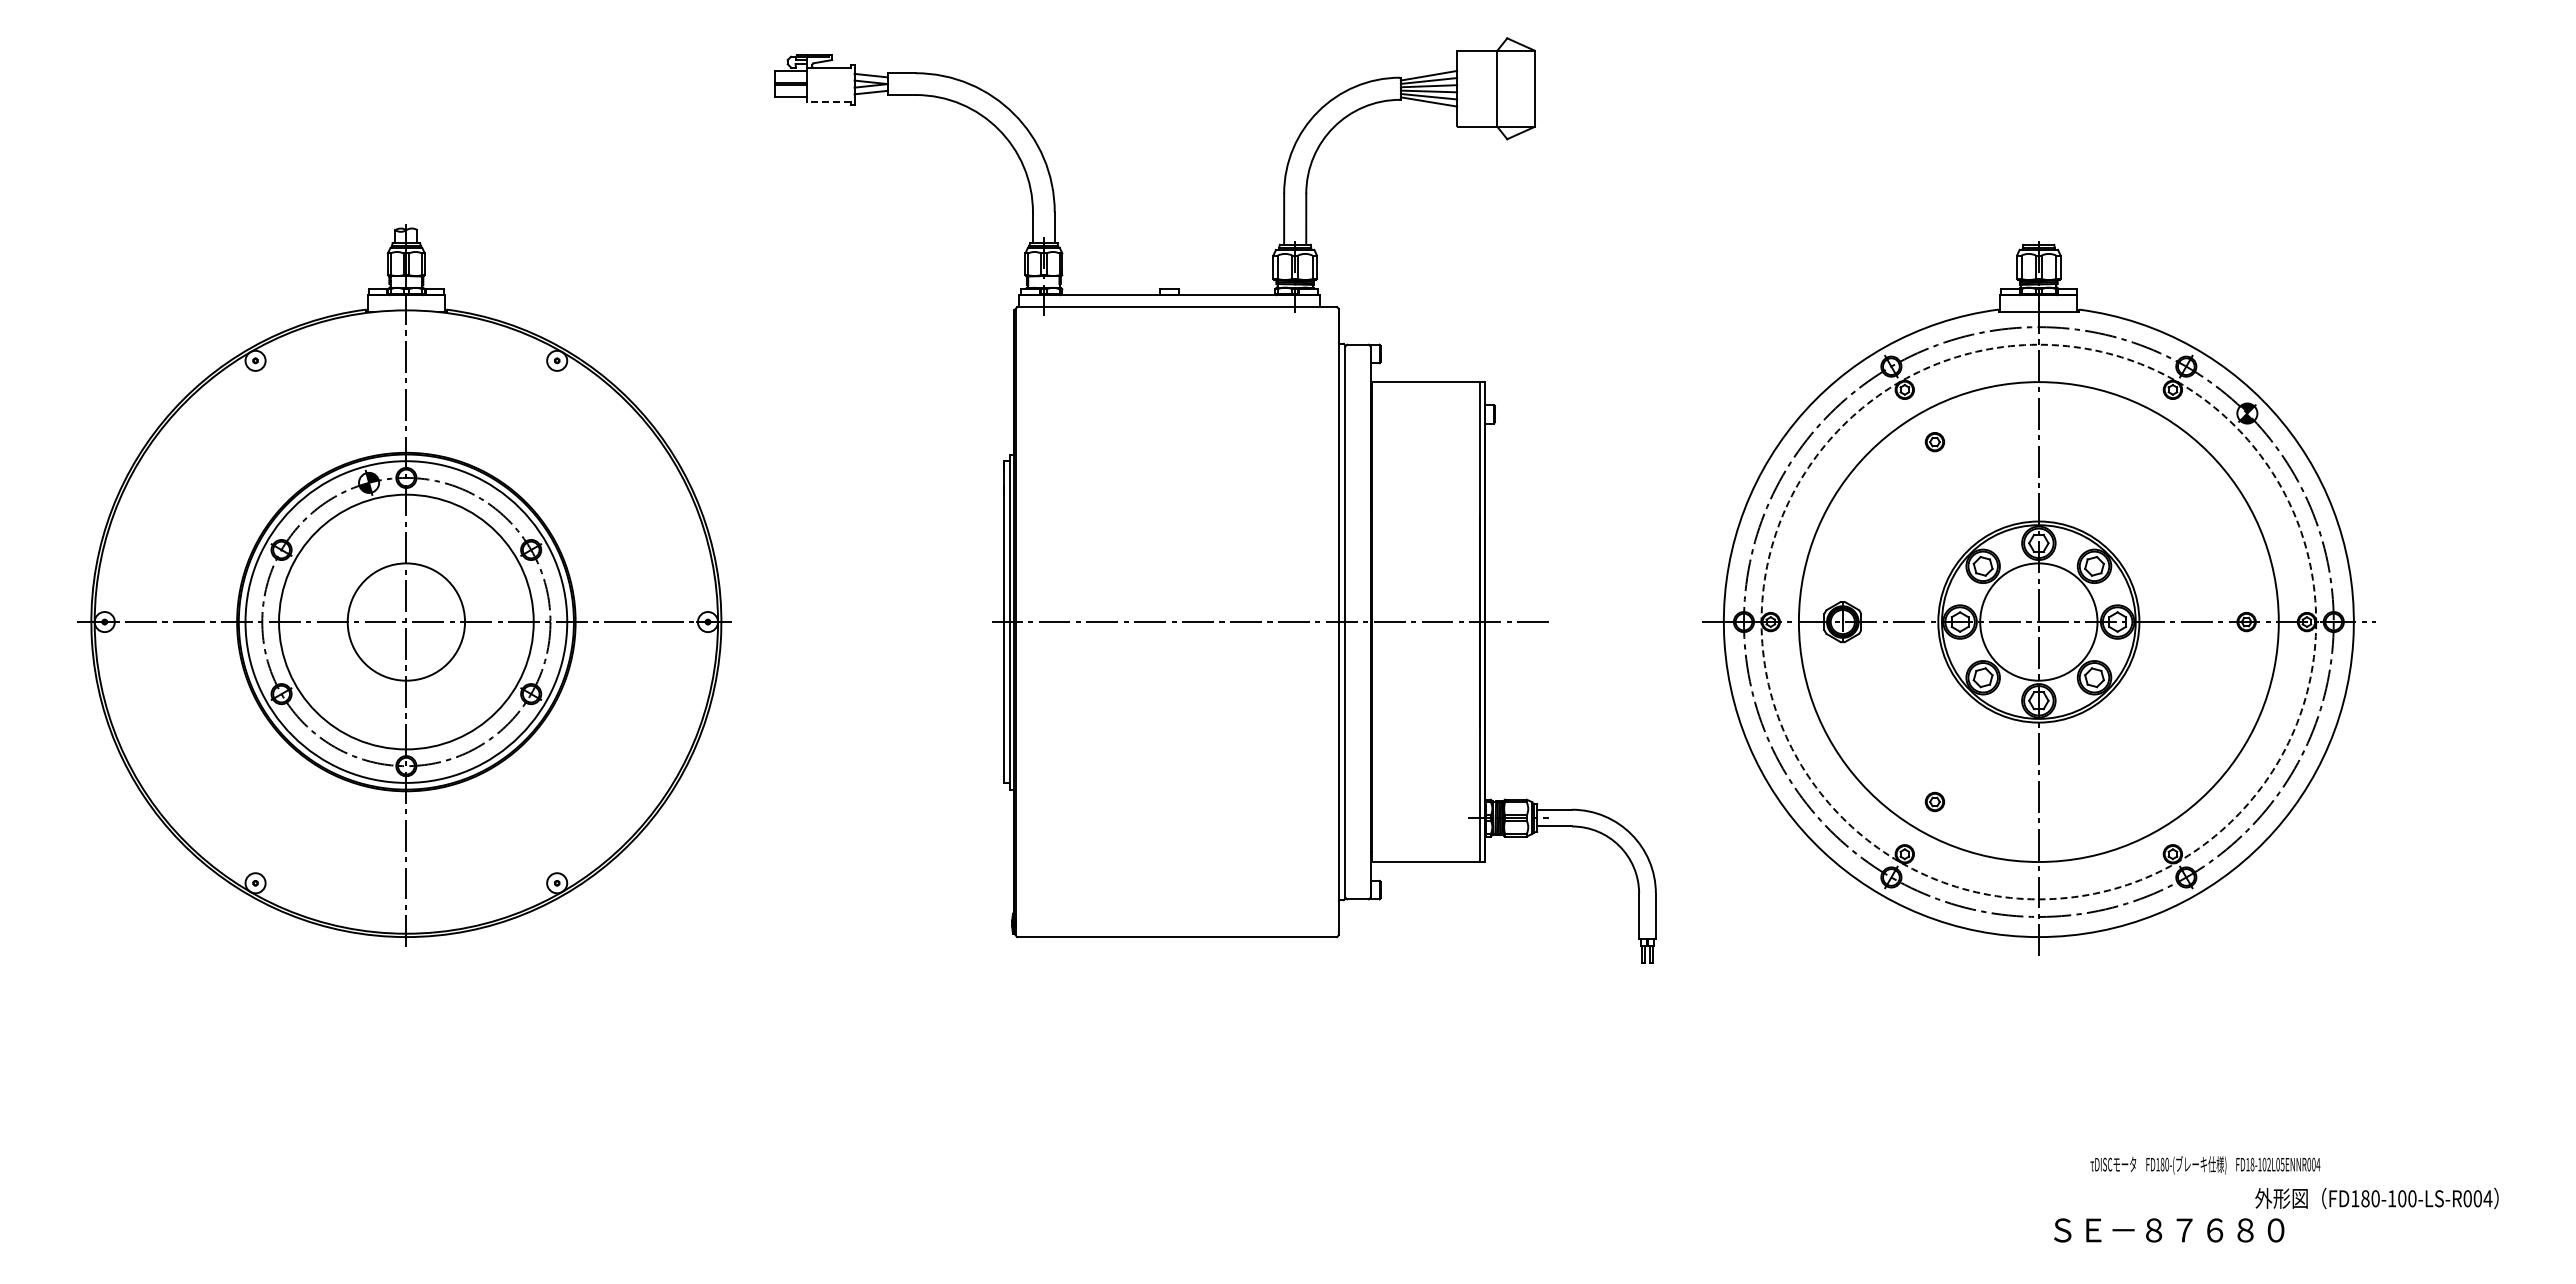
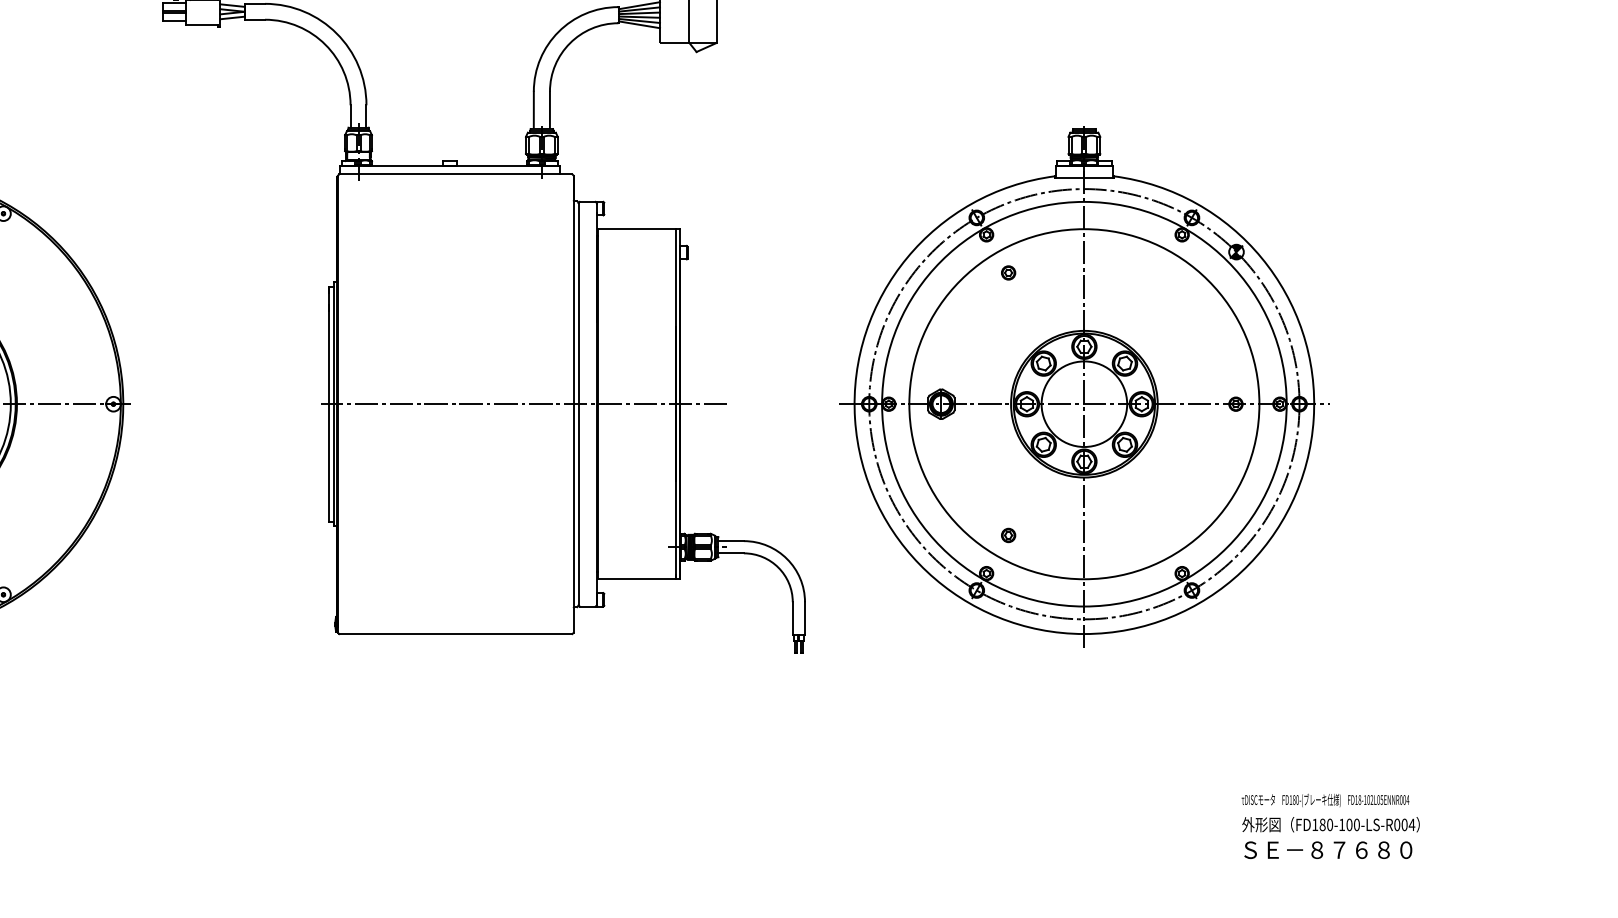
line: (828, 101) -> (201, 24), dashed -> solid
circle: (2038, 621) -> (1084, 403), dashed -> solid
text: (2205, 1165) -> (1325, 800), moved
text: (2169, 1230) -> (1328, 850), moved

